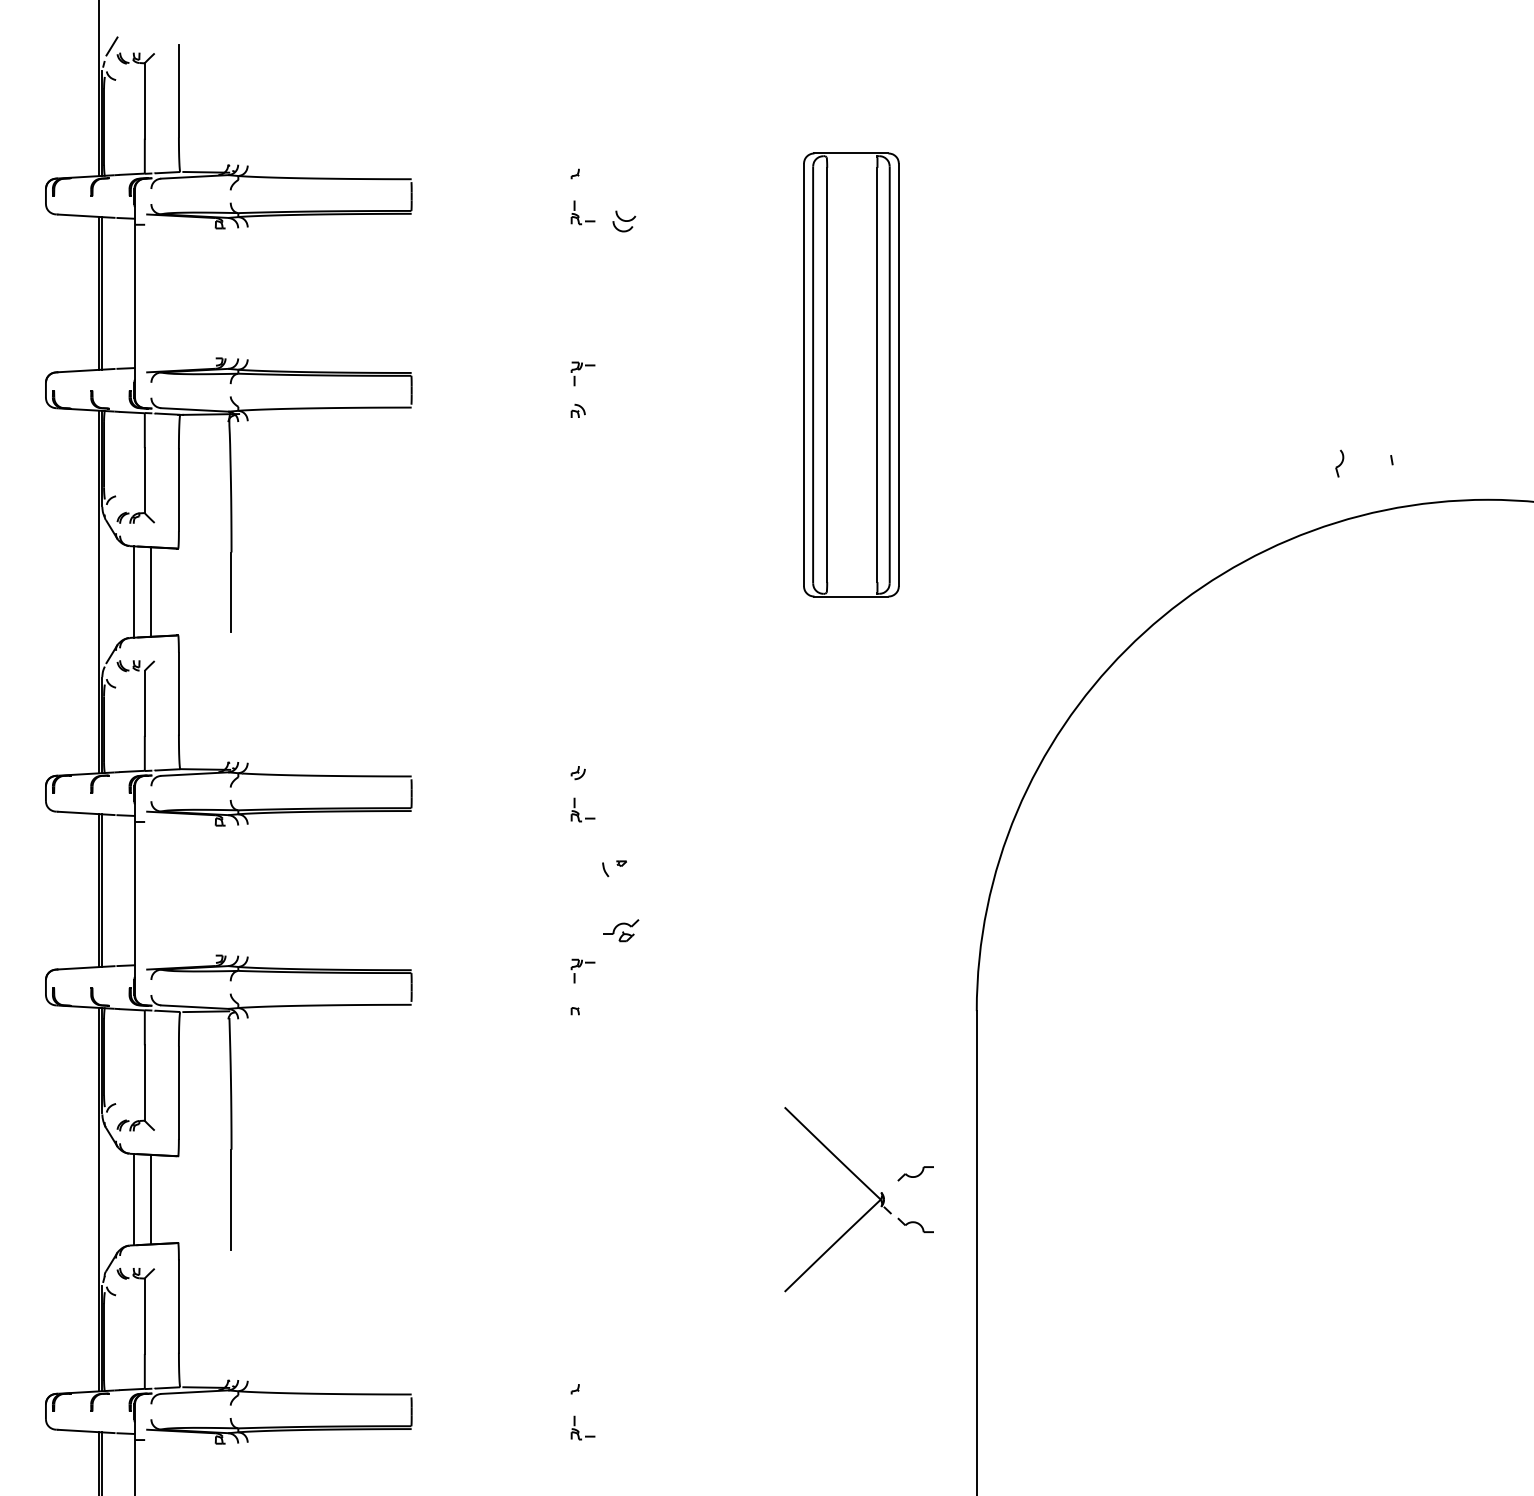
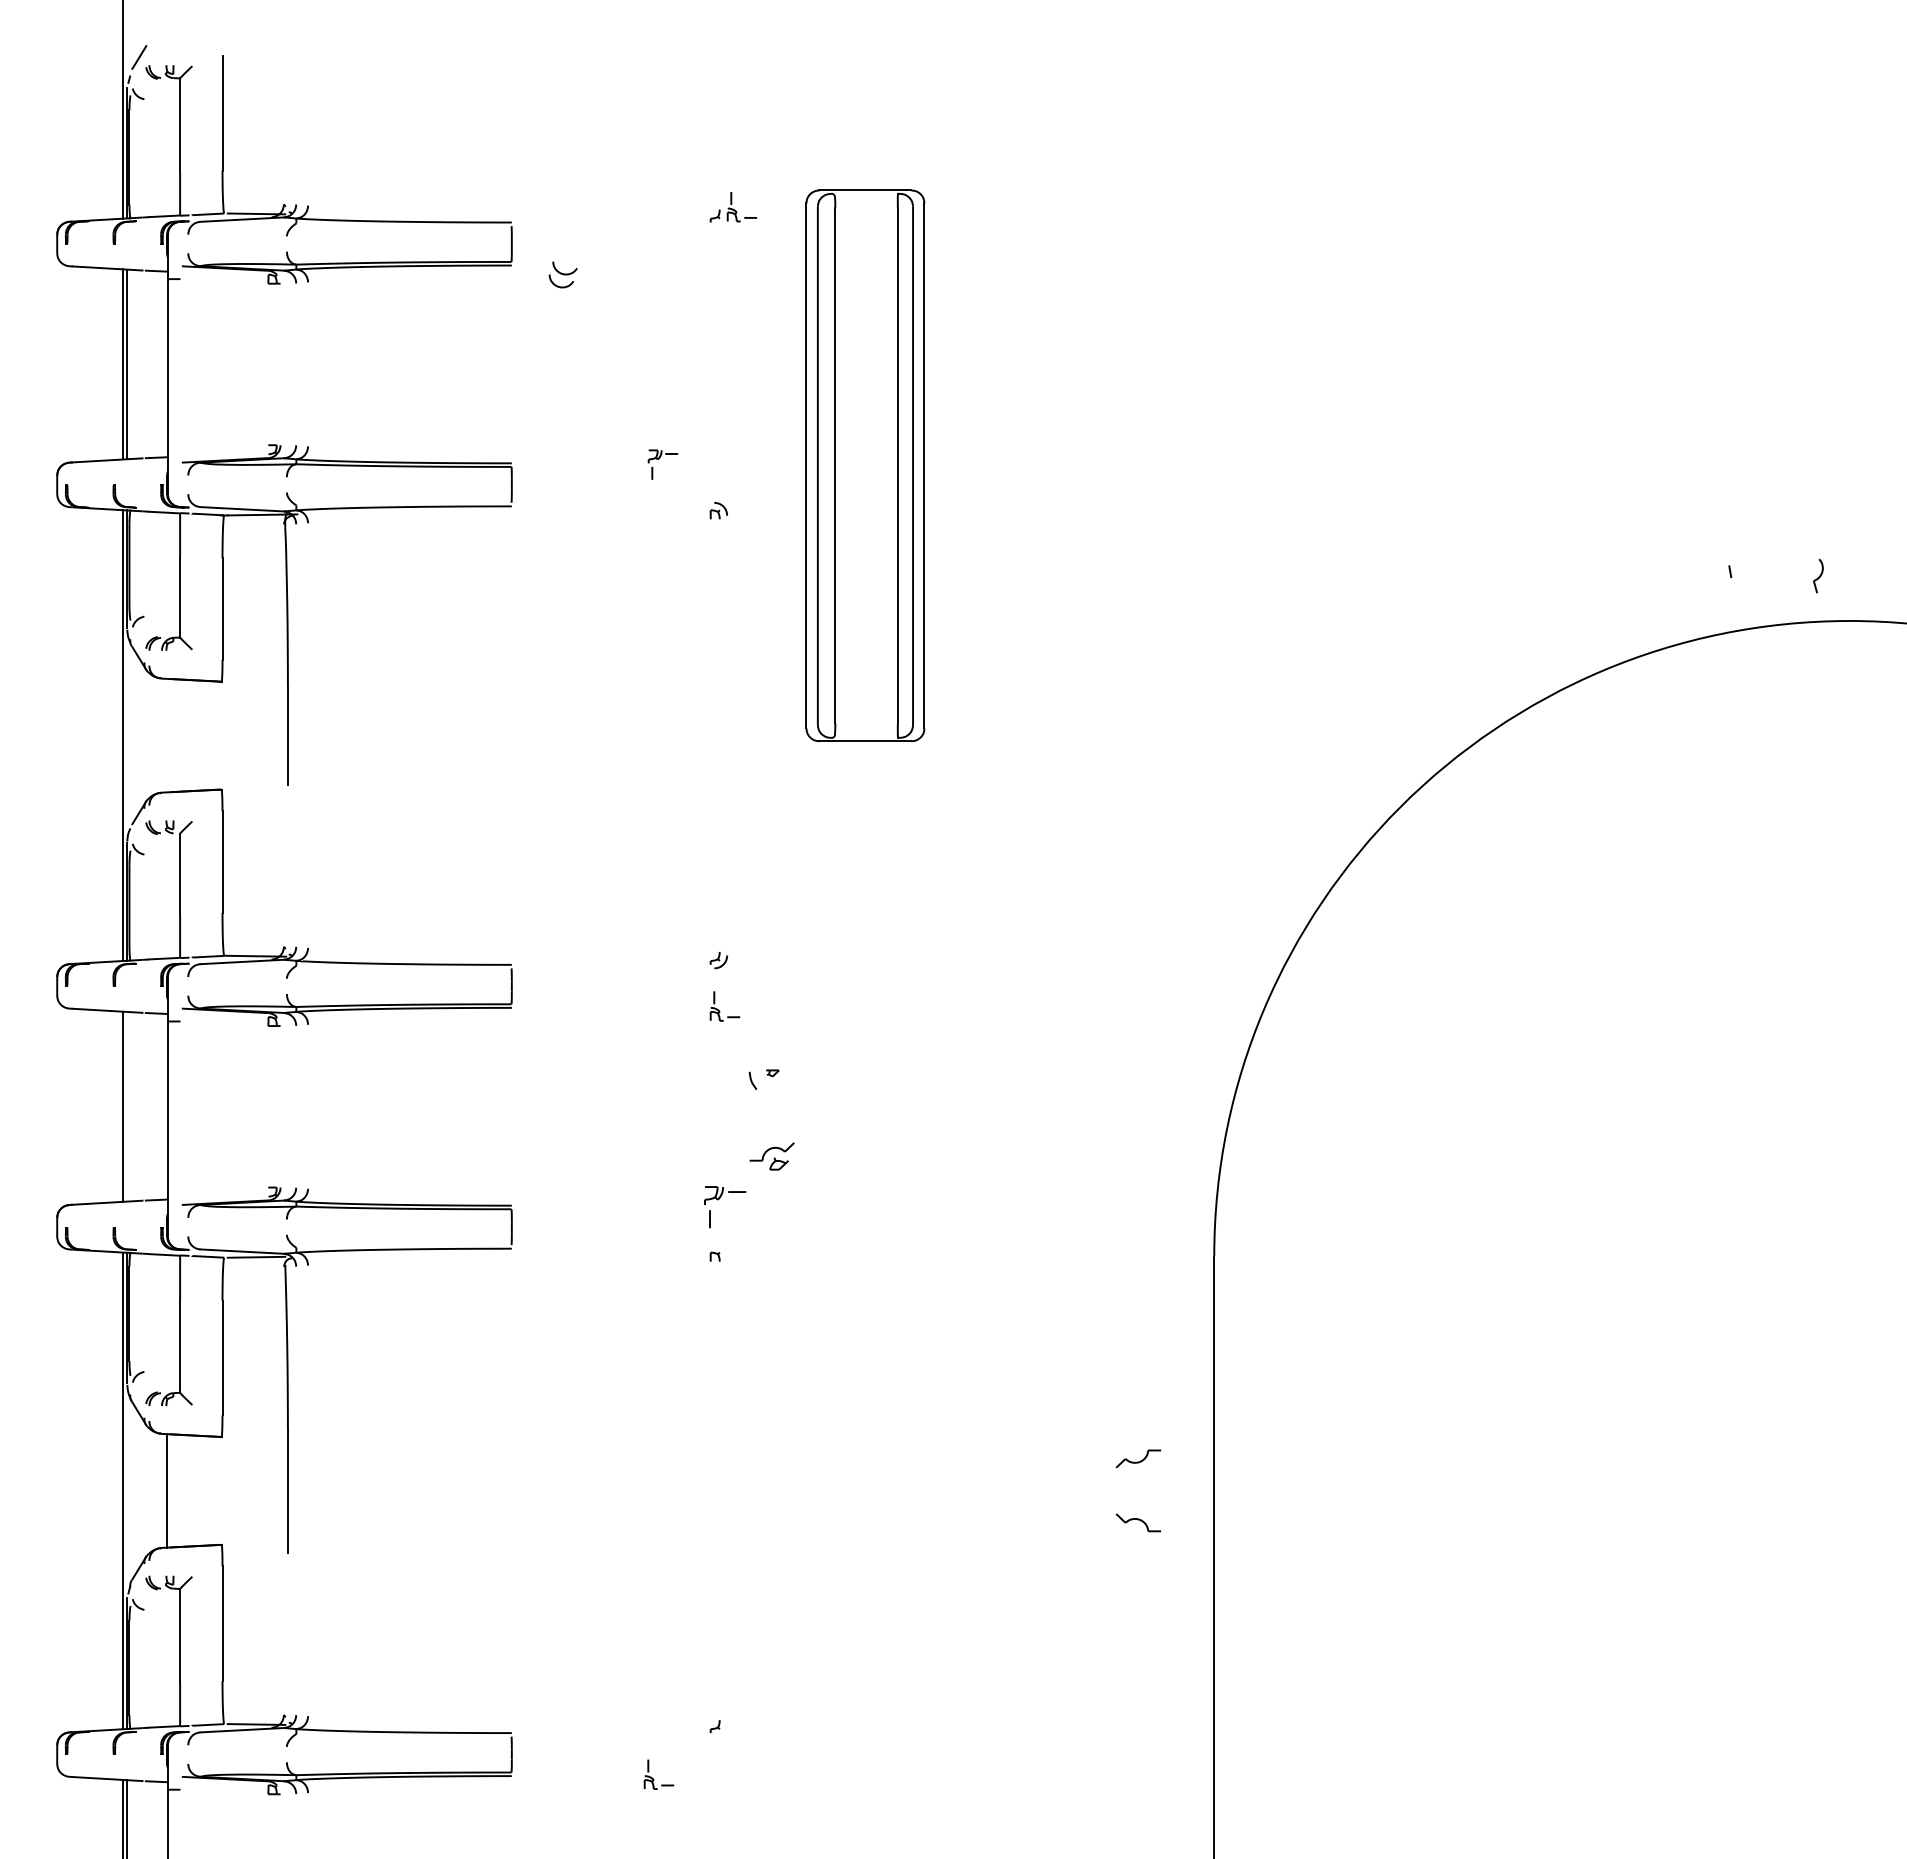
part: (582, 213) -> (741, 207), moved
part: (623, 221) -> (562, 274), moved
part: (582, 373) -> (662, 464), moved
part: (851, 374) -> (865, 465), moved
part: (1339, 464) -> (1818, 576), moved
line: (133, 591) -> (166, 735), removed
line: (151, 591) -> (188, 735), removed
line: (102, 890) -> (127, 1106), removed
part: (582, 970) -> (724, 1206), size x1.4
part: (857, 1179) -> (1066, 1465), removed
line: (151, 1199) -> (188, 1490), removed
part: (578, 1431) -> (653, 1778), moved

